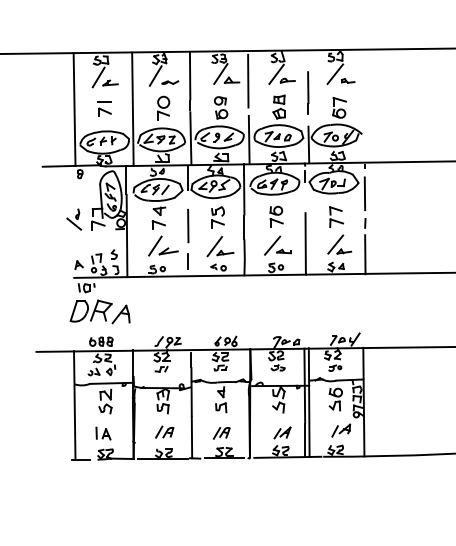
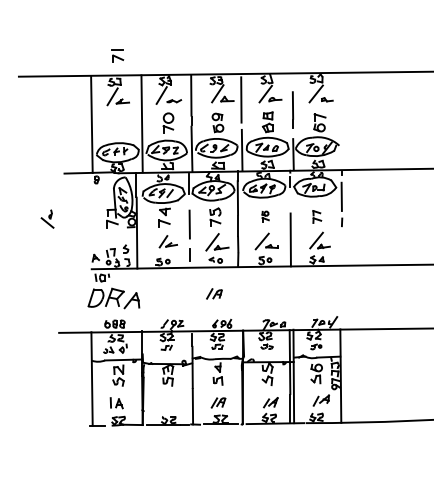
part: (104, 108) -> (117, 55), moved
part: (276, 216) -> (265, 216), size x0.6
part: (335, 216) -> (316, 216), size x0.7
part: (74, 218) -> (47, 218), moved
part: (163, 245) -> (168, 241), size x0.7
line: (364, 254) -> (341, 249), removed
part: (164, 431) -> (214, 293), moved

